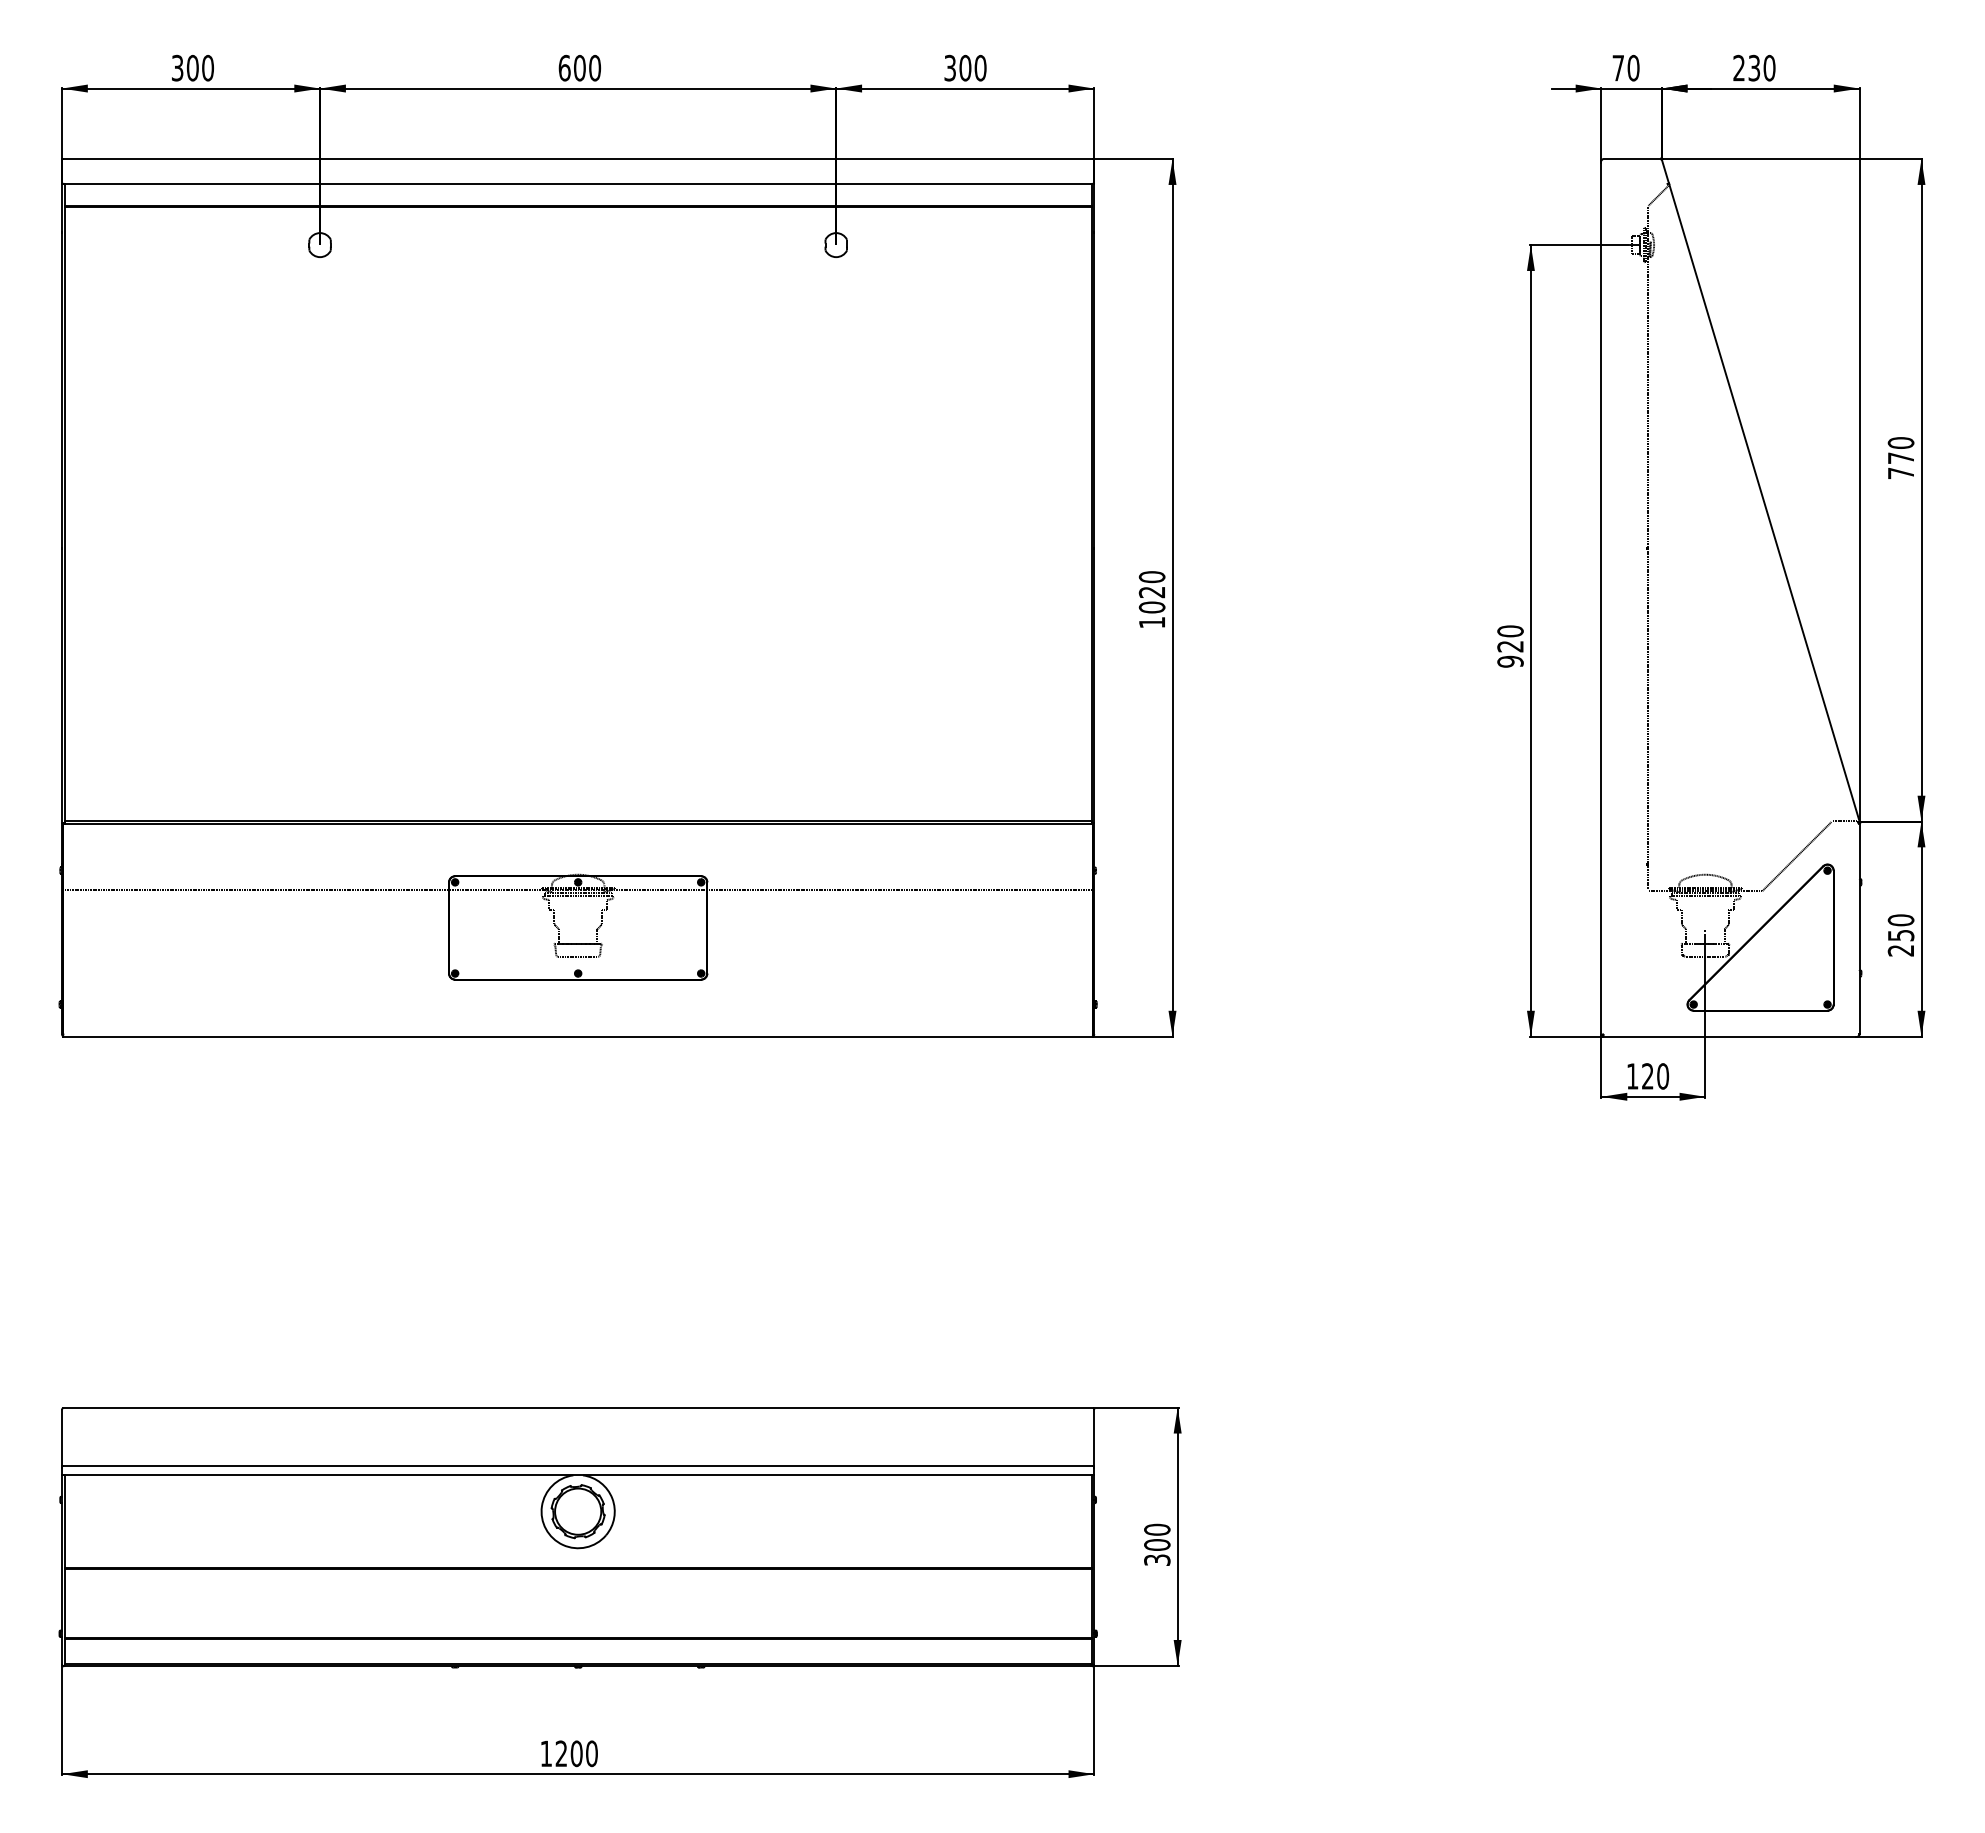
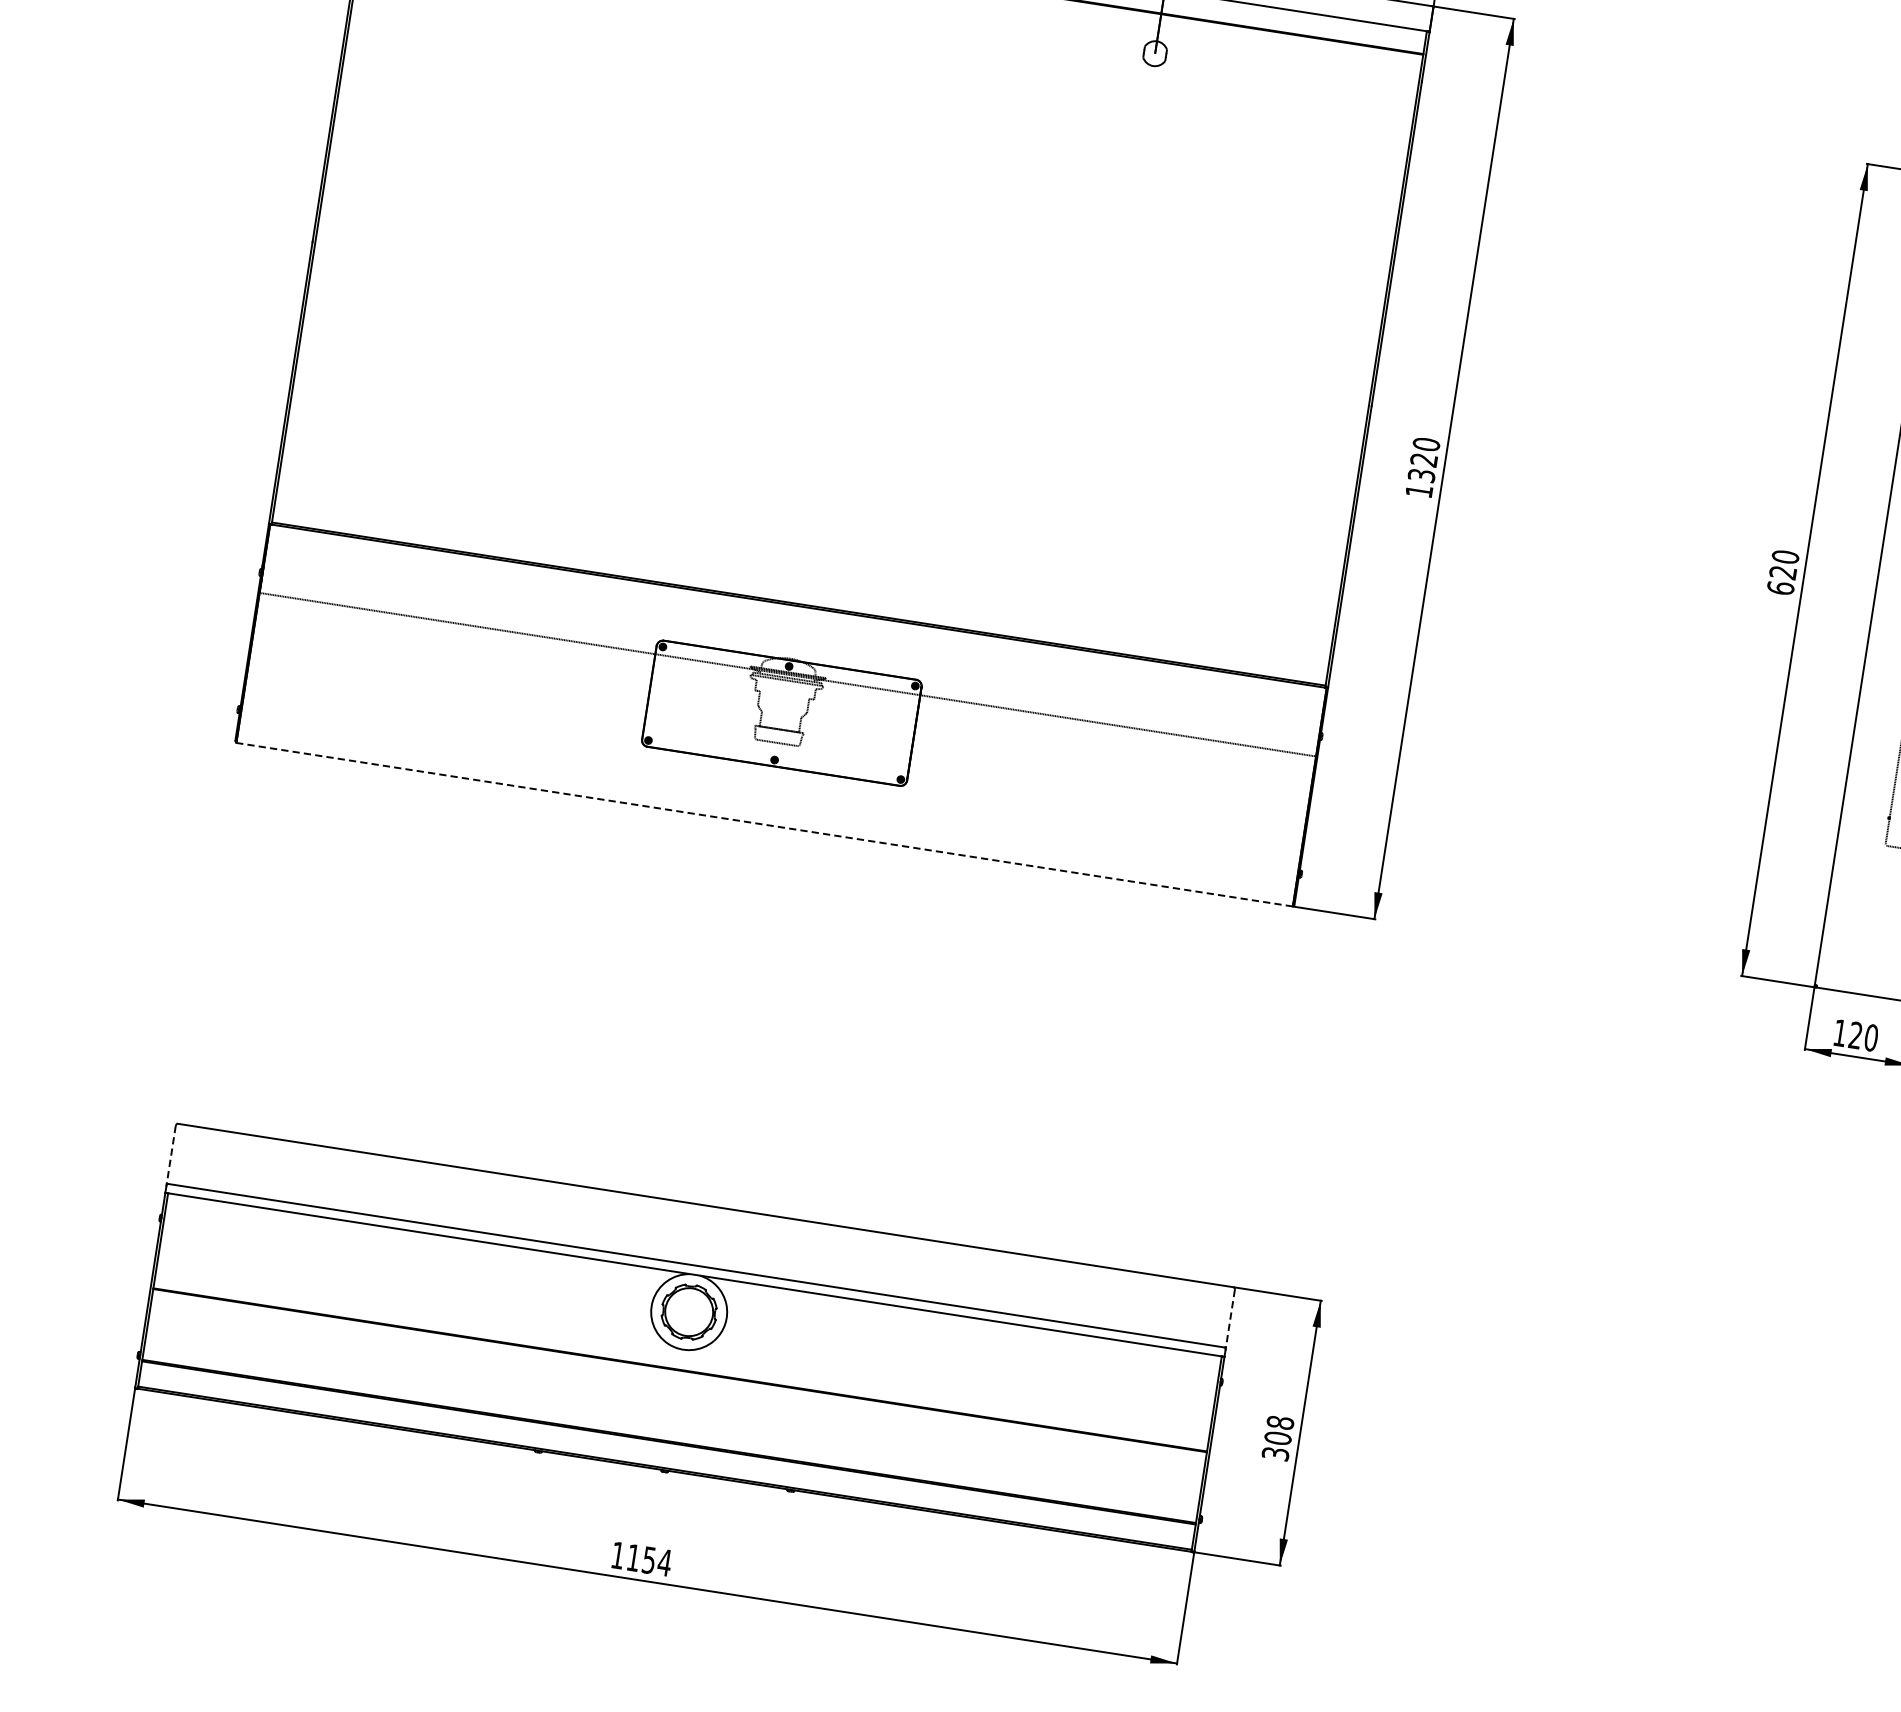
text: (1151, 607) -> (1421, 475), 1020 -> 1320
text: (1510, 661) -> (1780, 587), 920 -> 620
line: (578, 1036) -> (764, 824), solid -> dashed
line: (62, 1438) -> (171, 1155), solid -> dashed
line: (1094, 1438) -> (1230, 1319), solid -> dashed
text: (1157, 1529) -> (1280, 1422), 300 -> 308
text: (576, 1753) -> (649, 1560), 1200 -> 1154

